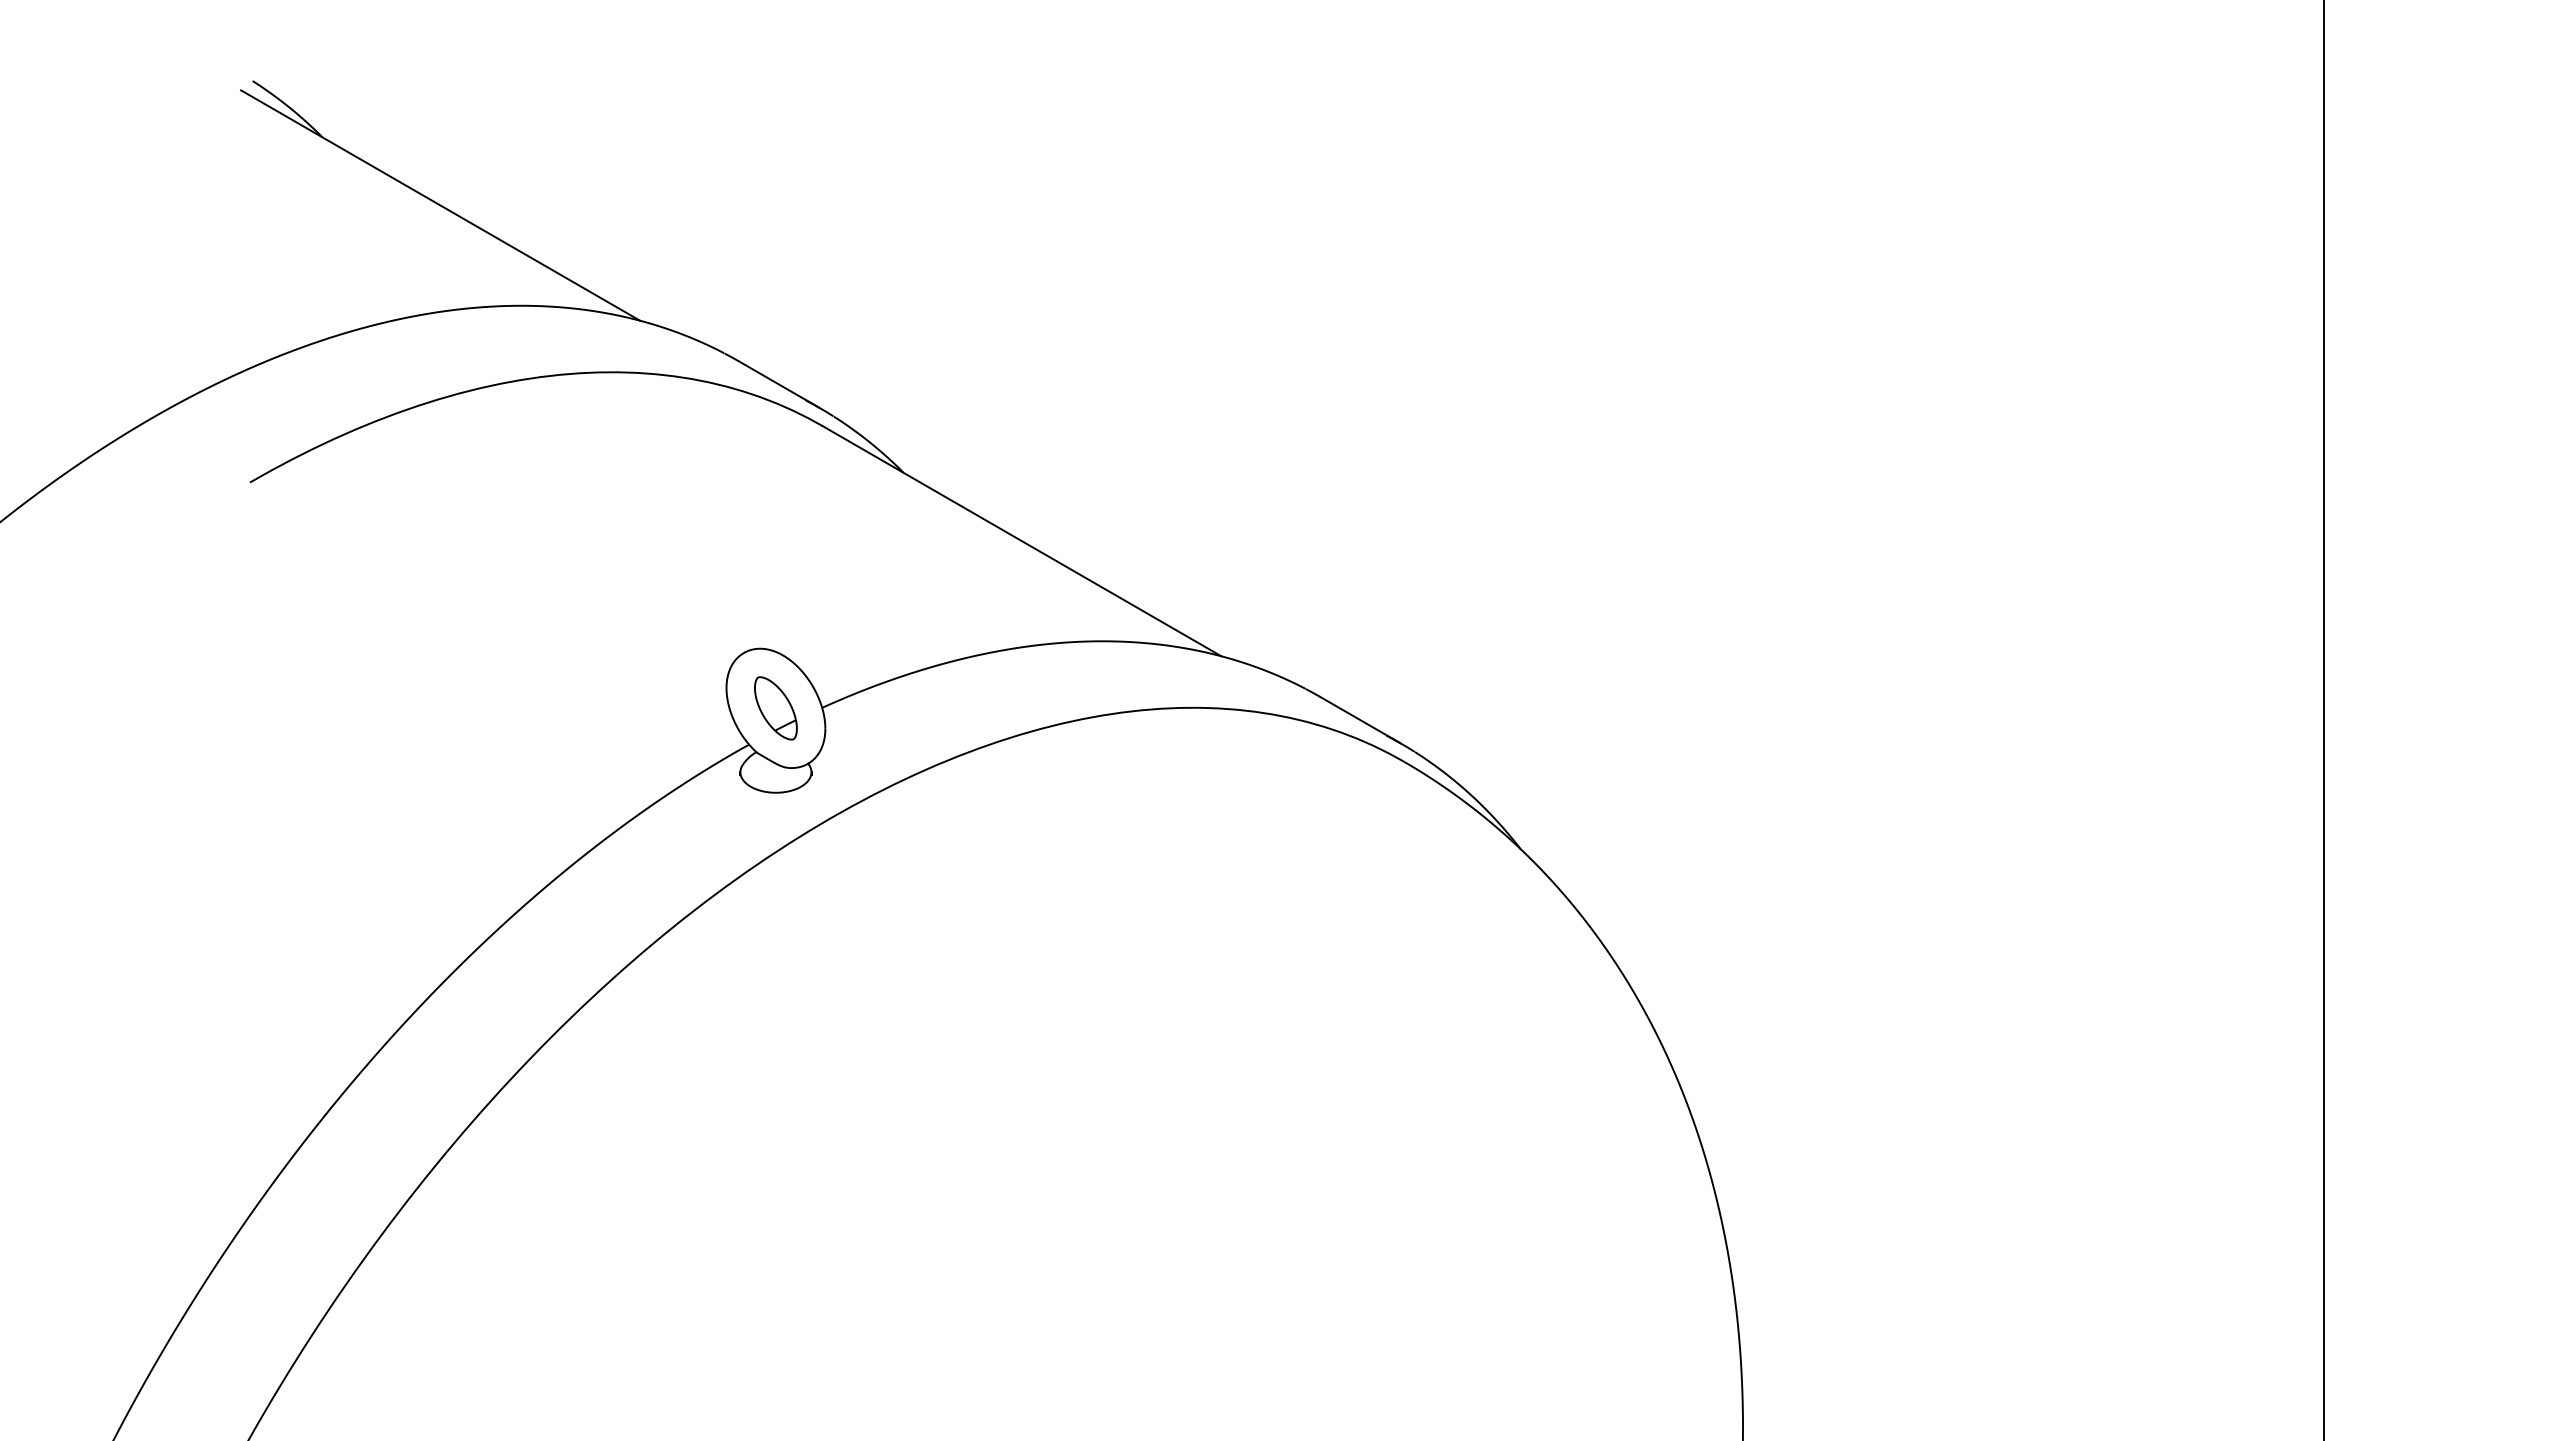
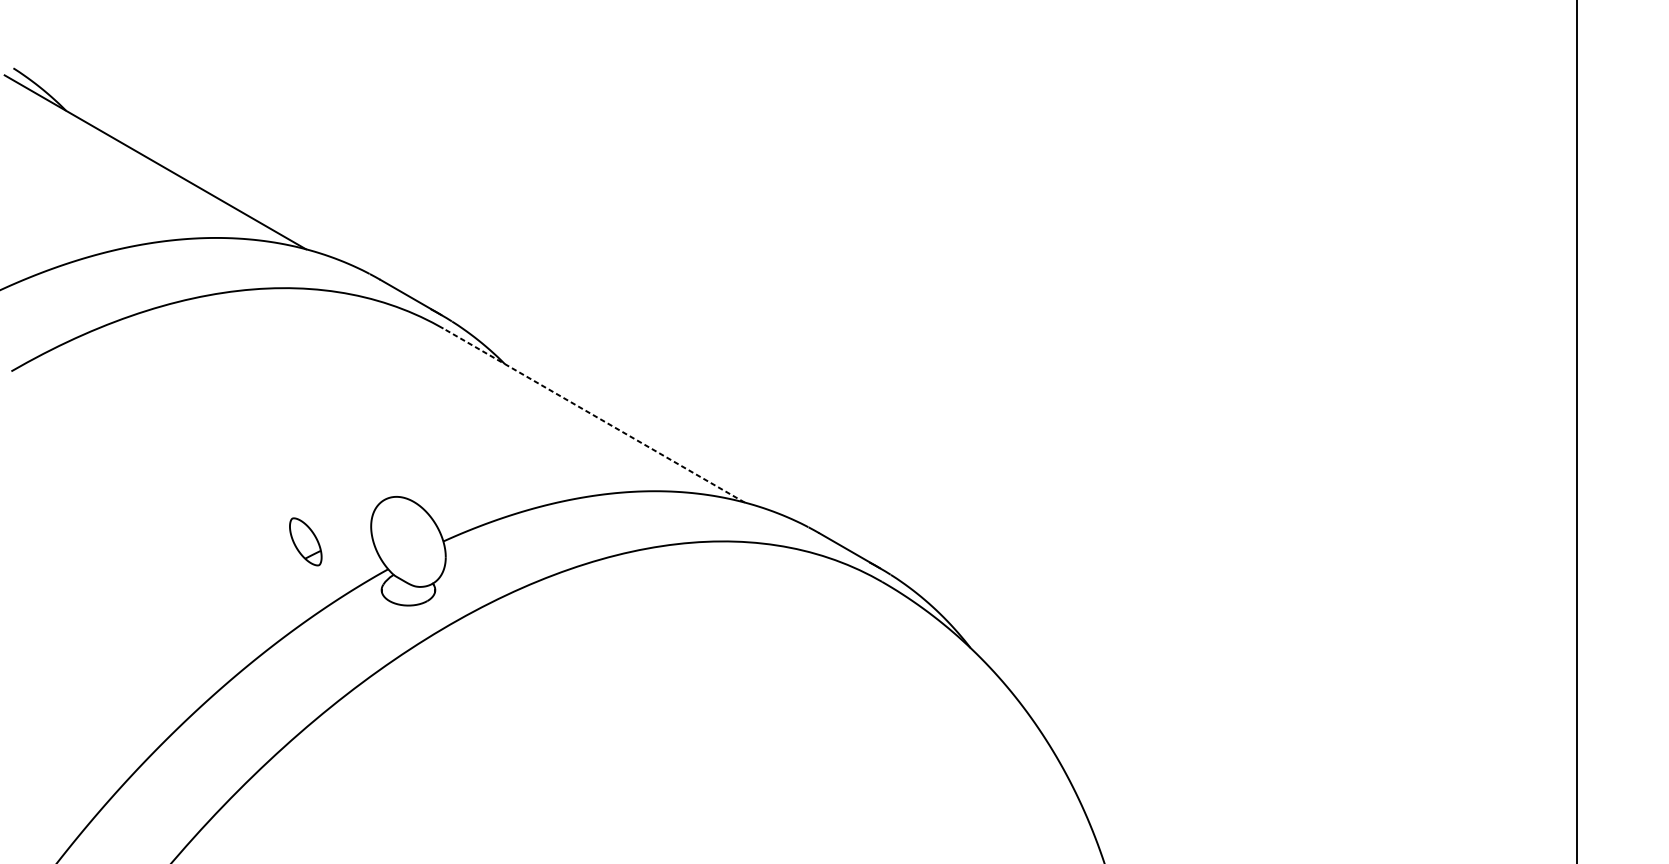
line: (1021, 541) -> (593, 415), solid -> dashed
part: (775, 708) -> (305, 541), moved

